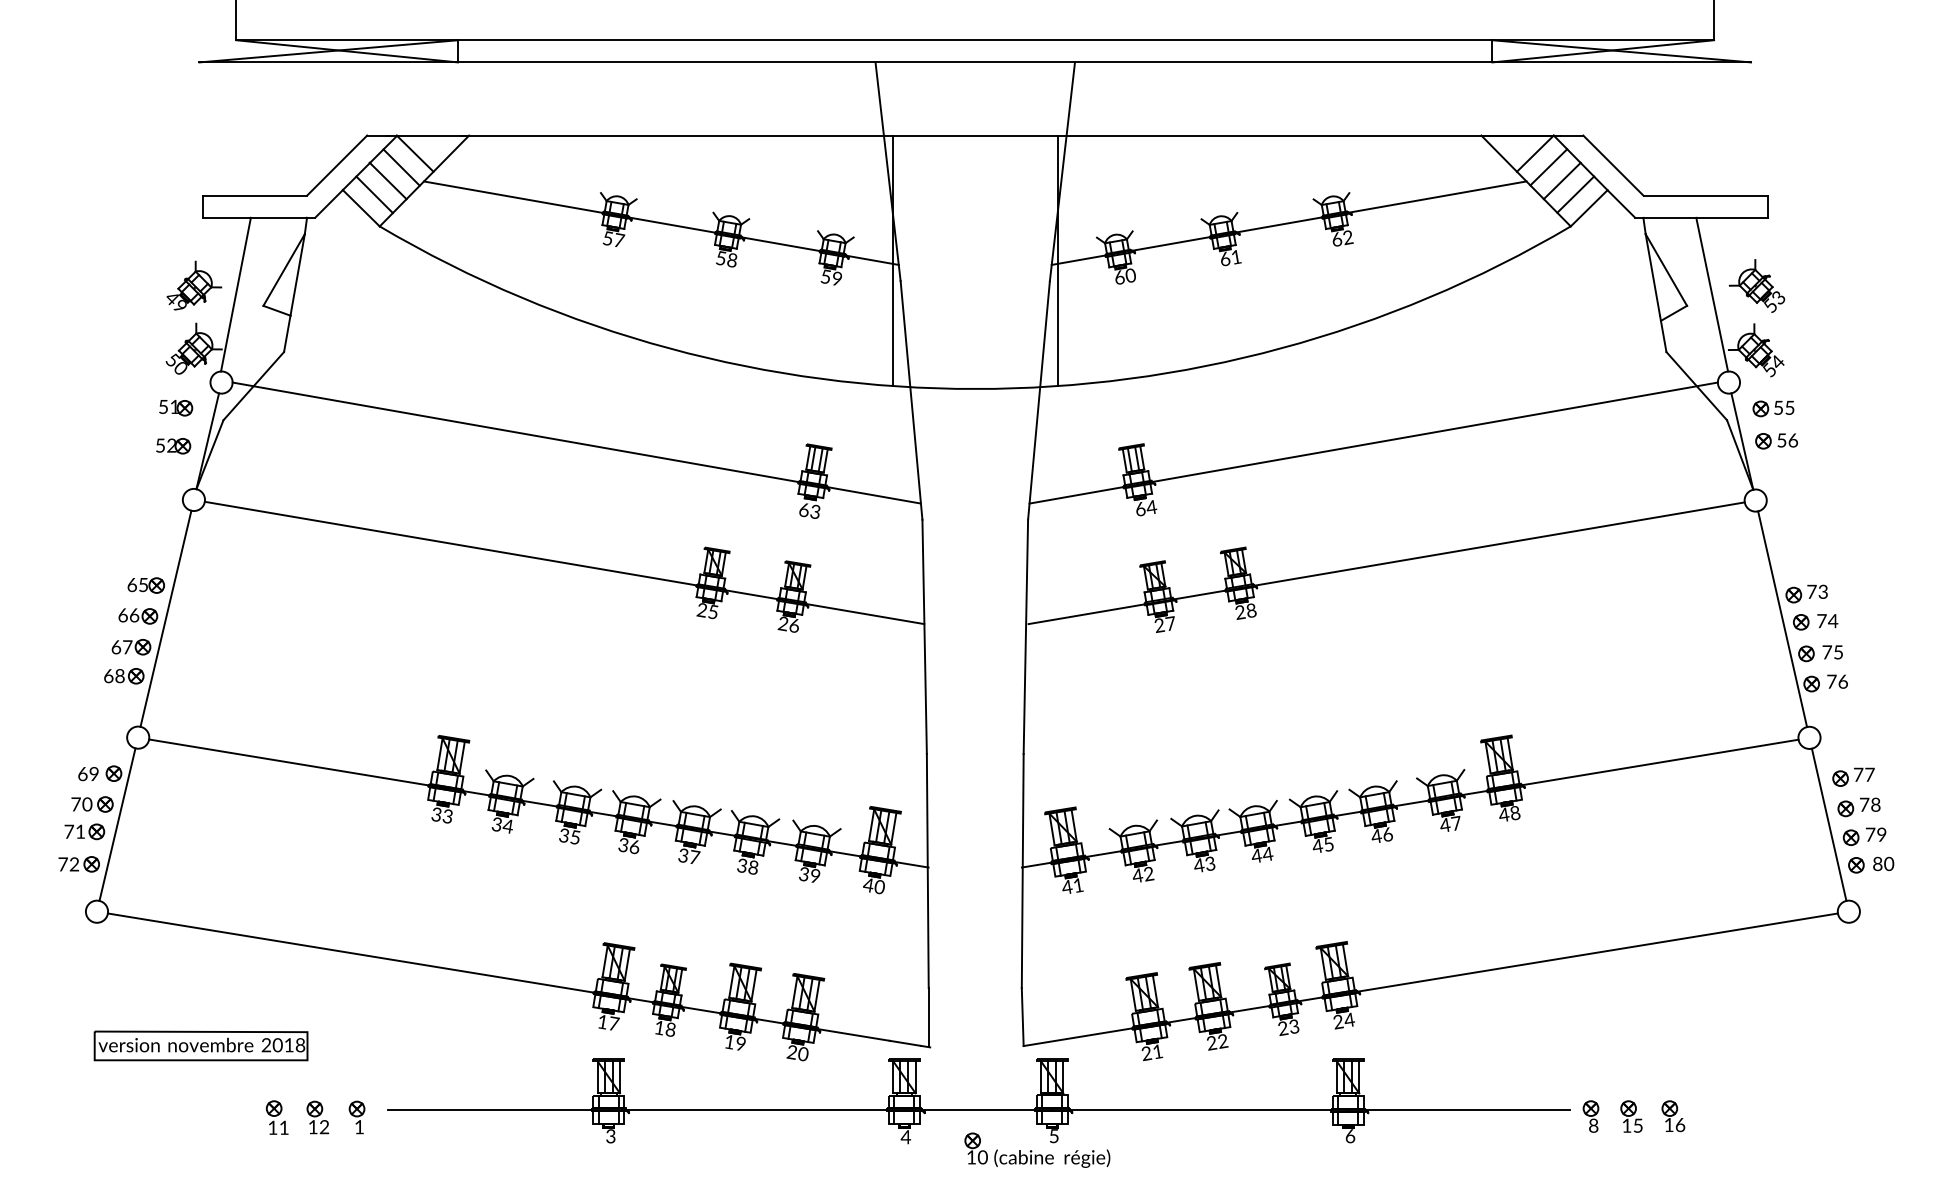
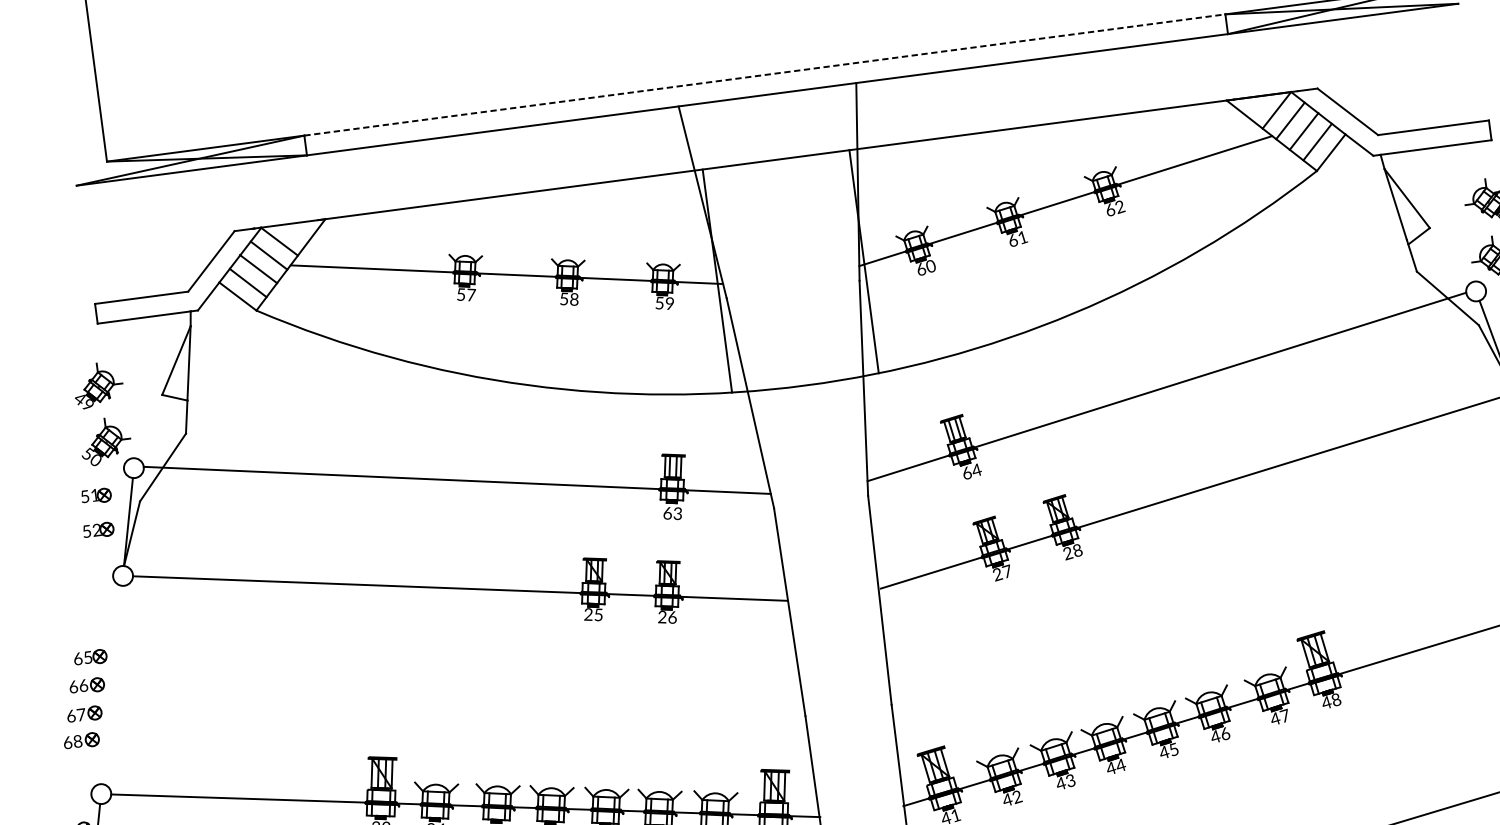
line: (975, 40) -> (765, 75), solid -> dashed
line: (235, 294) -> (135, 388), removed
line: (1712, 294) -> (1451, 214), removed
line: (165, 618) -> (111, 684), removed

